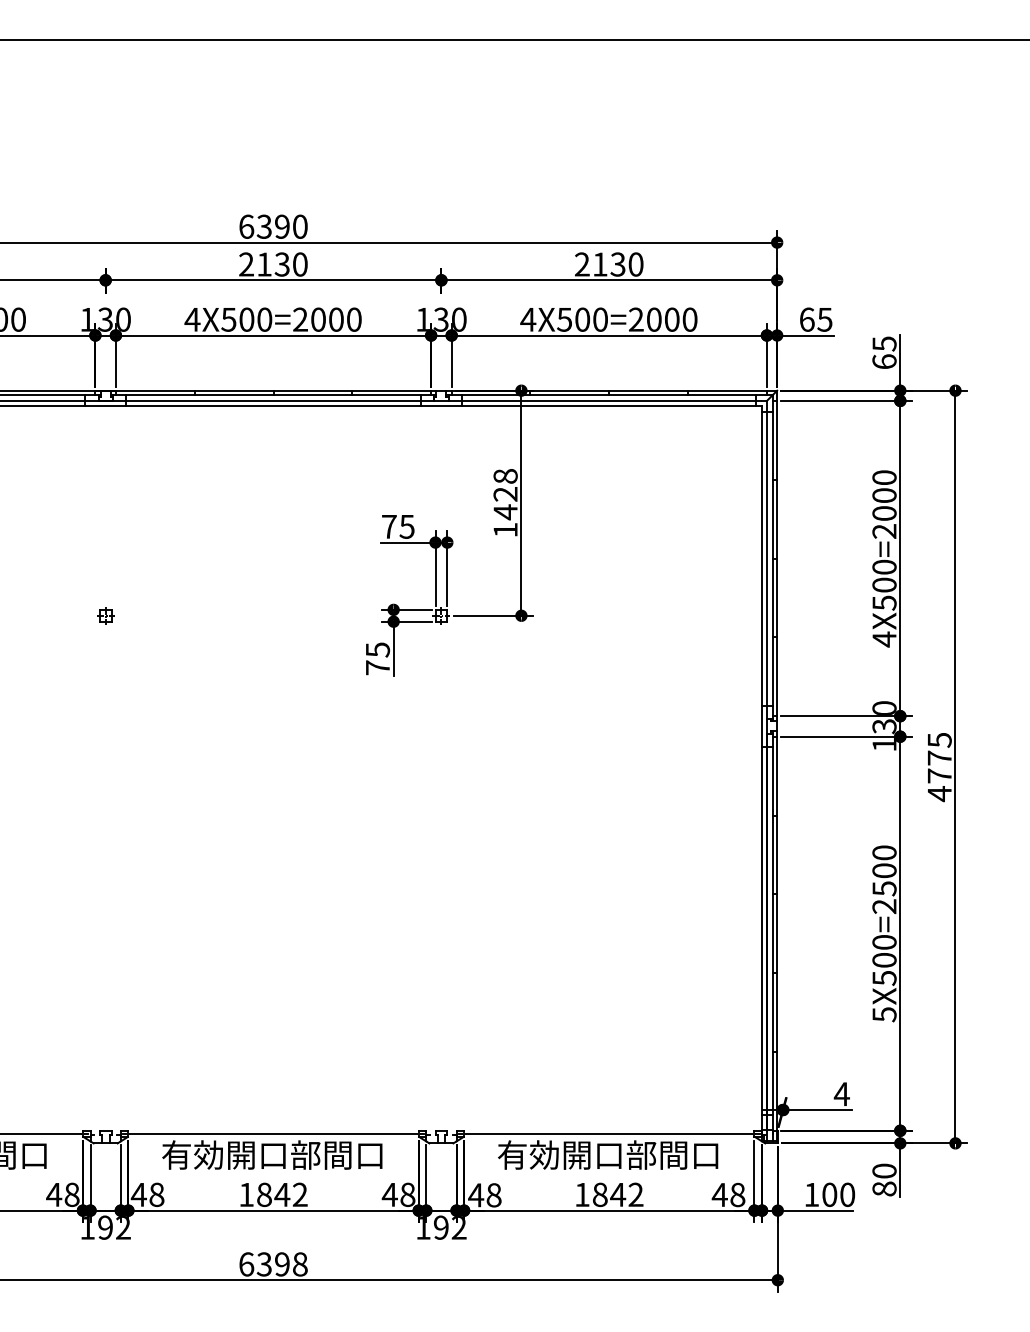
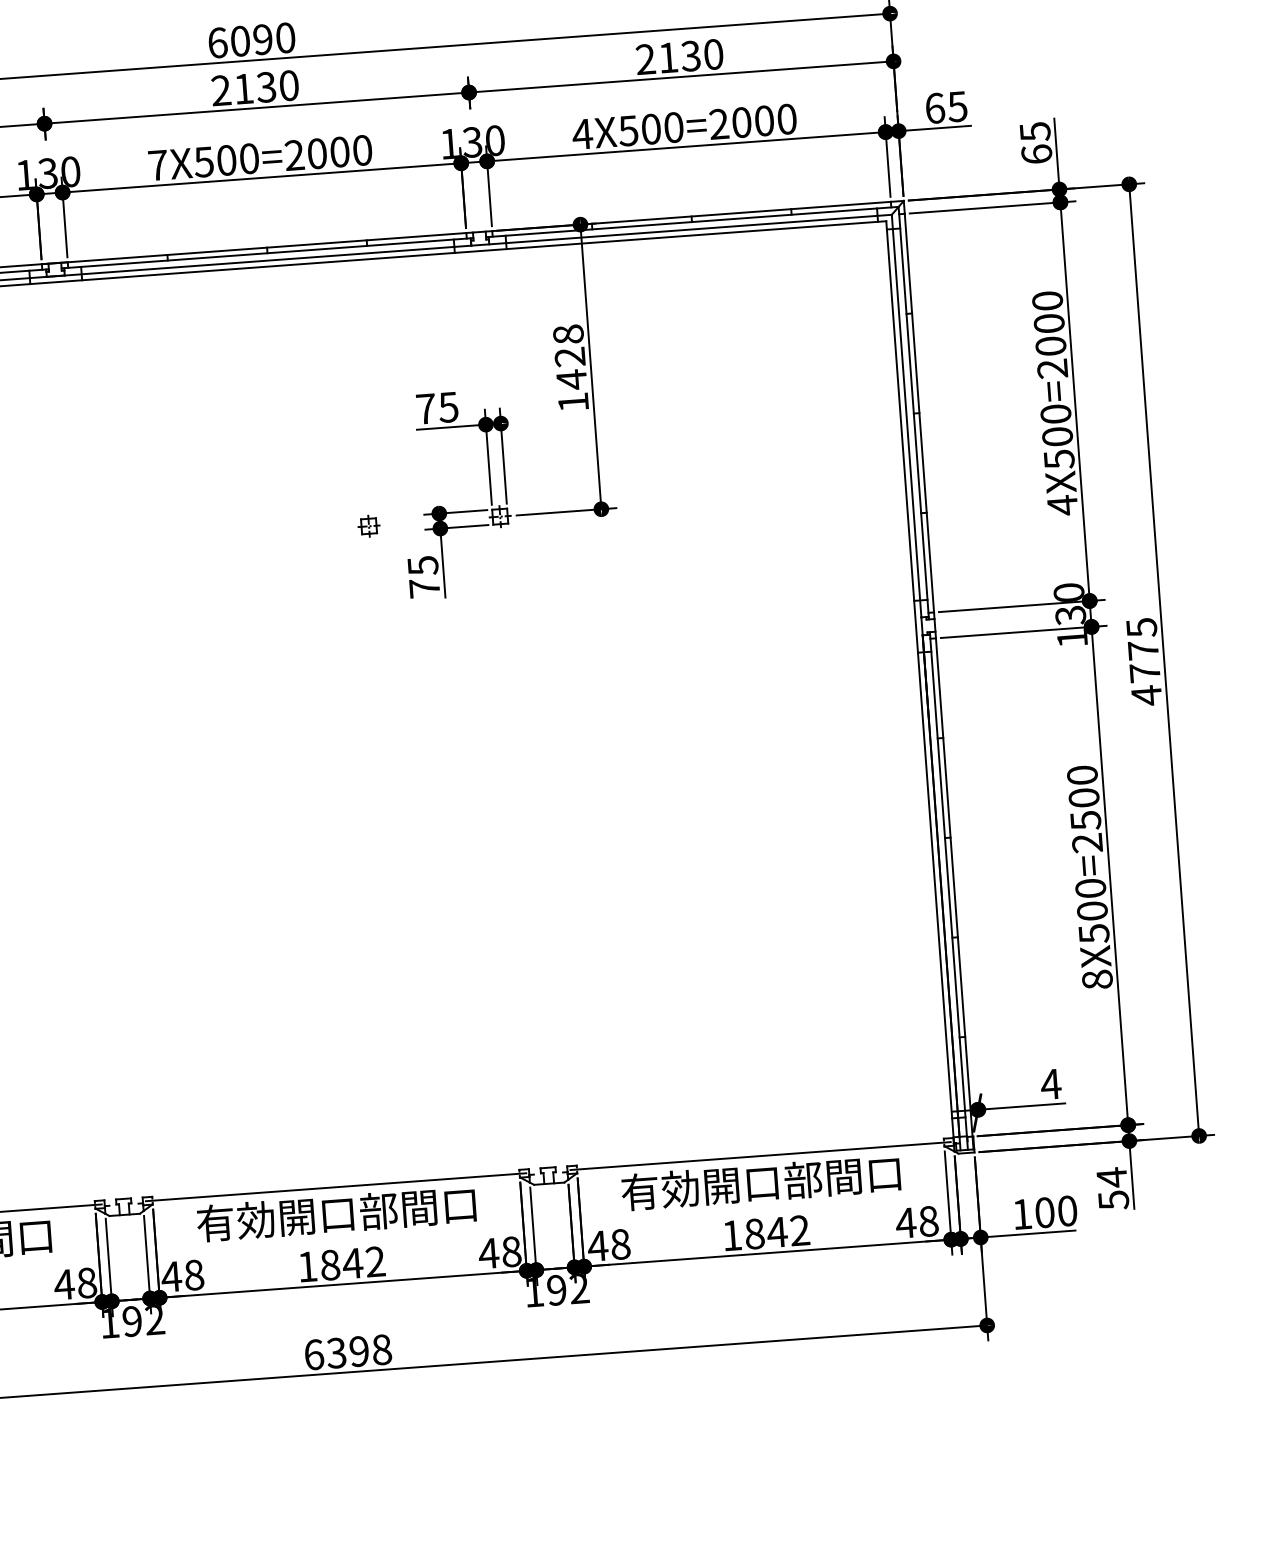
text: (263, 226) -> (239, 41), 6390 -> 6090
text: (192, 319) -> (158, 165), 4X500=2000 -> 7X500=2000
part: (105, 615) -> (368, 525), moved
text: (884, 1014) -> (1097, 979), 5X500=2500 -> 8X500=2500
text: (884, 1179) -> (1112, 1188), 80 -> 54

